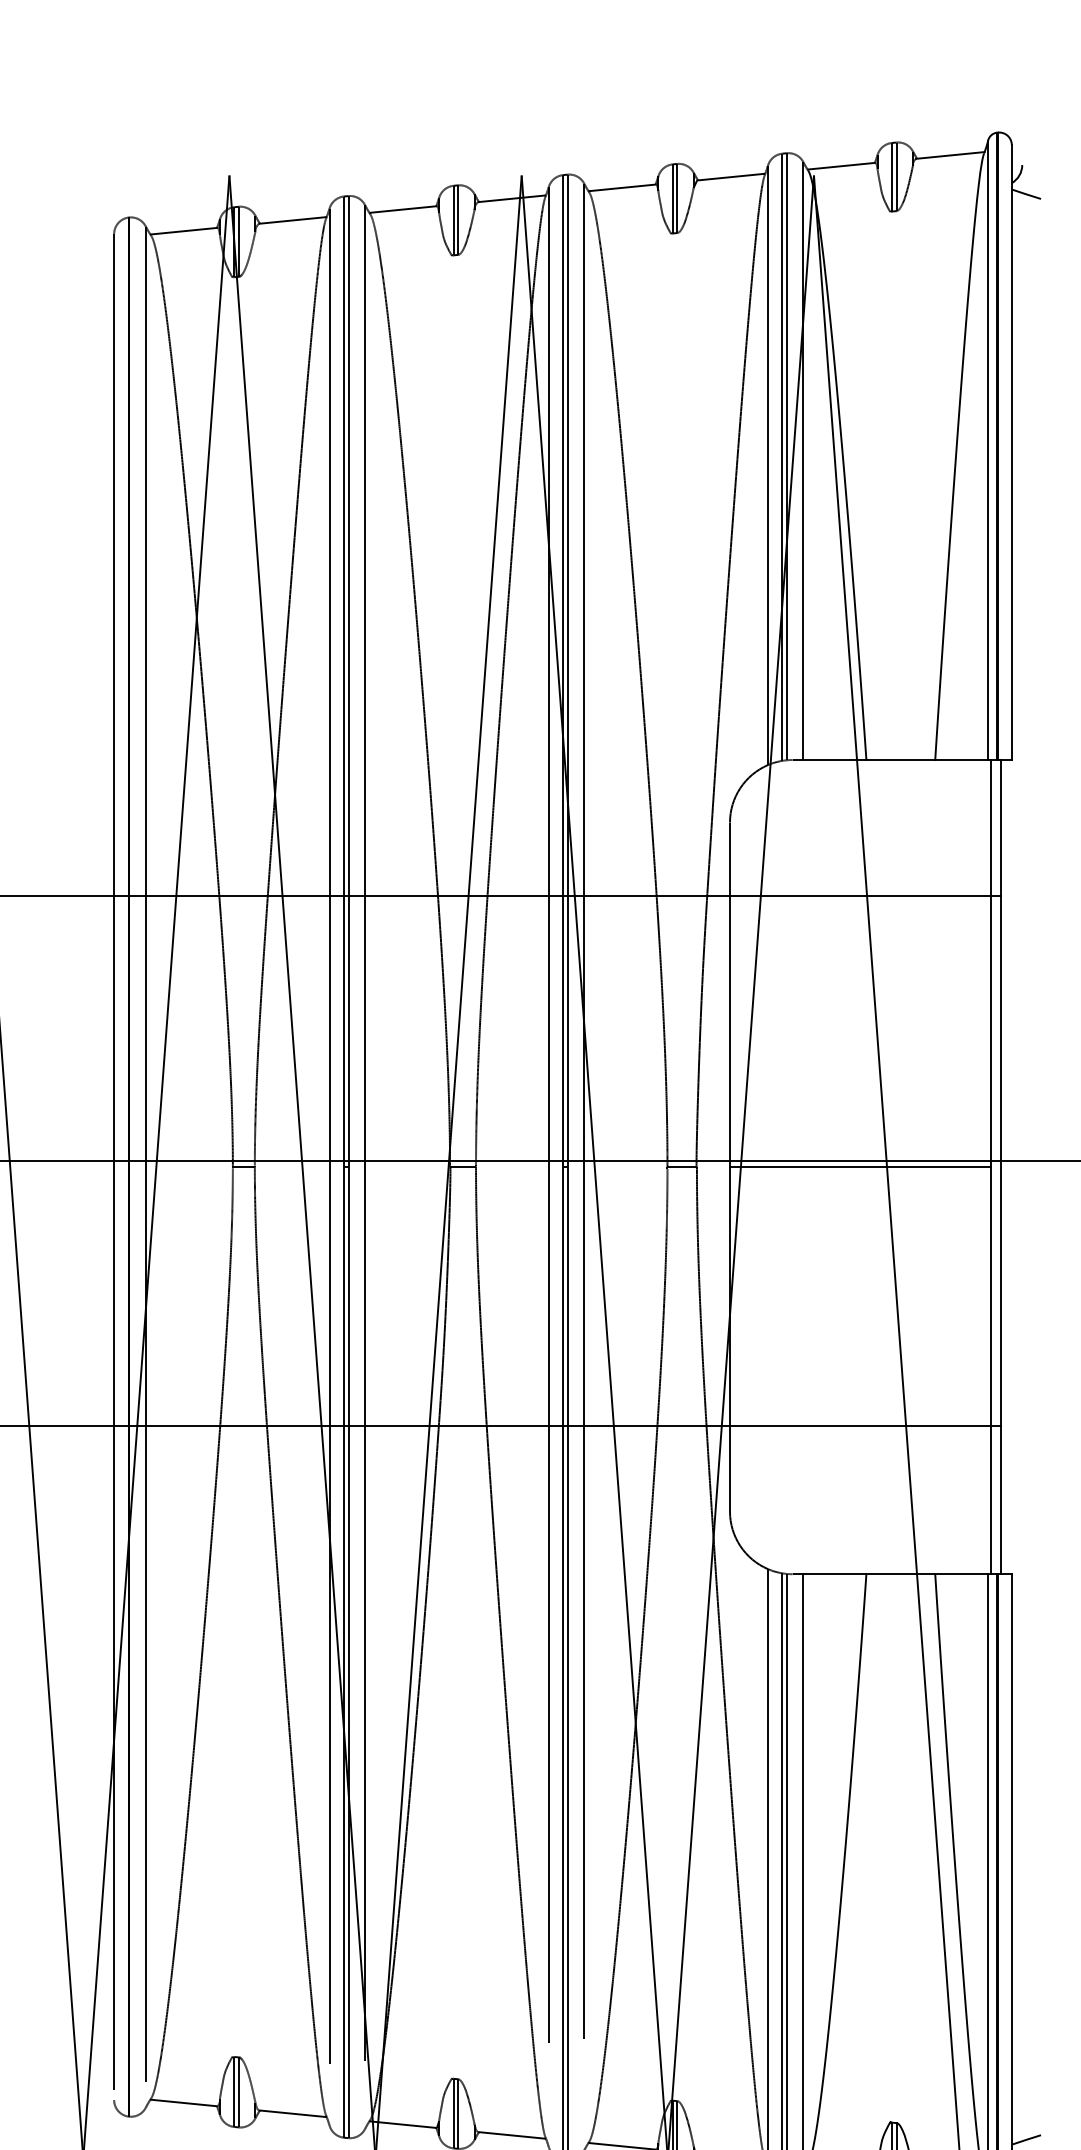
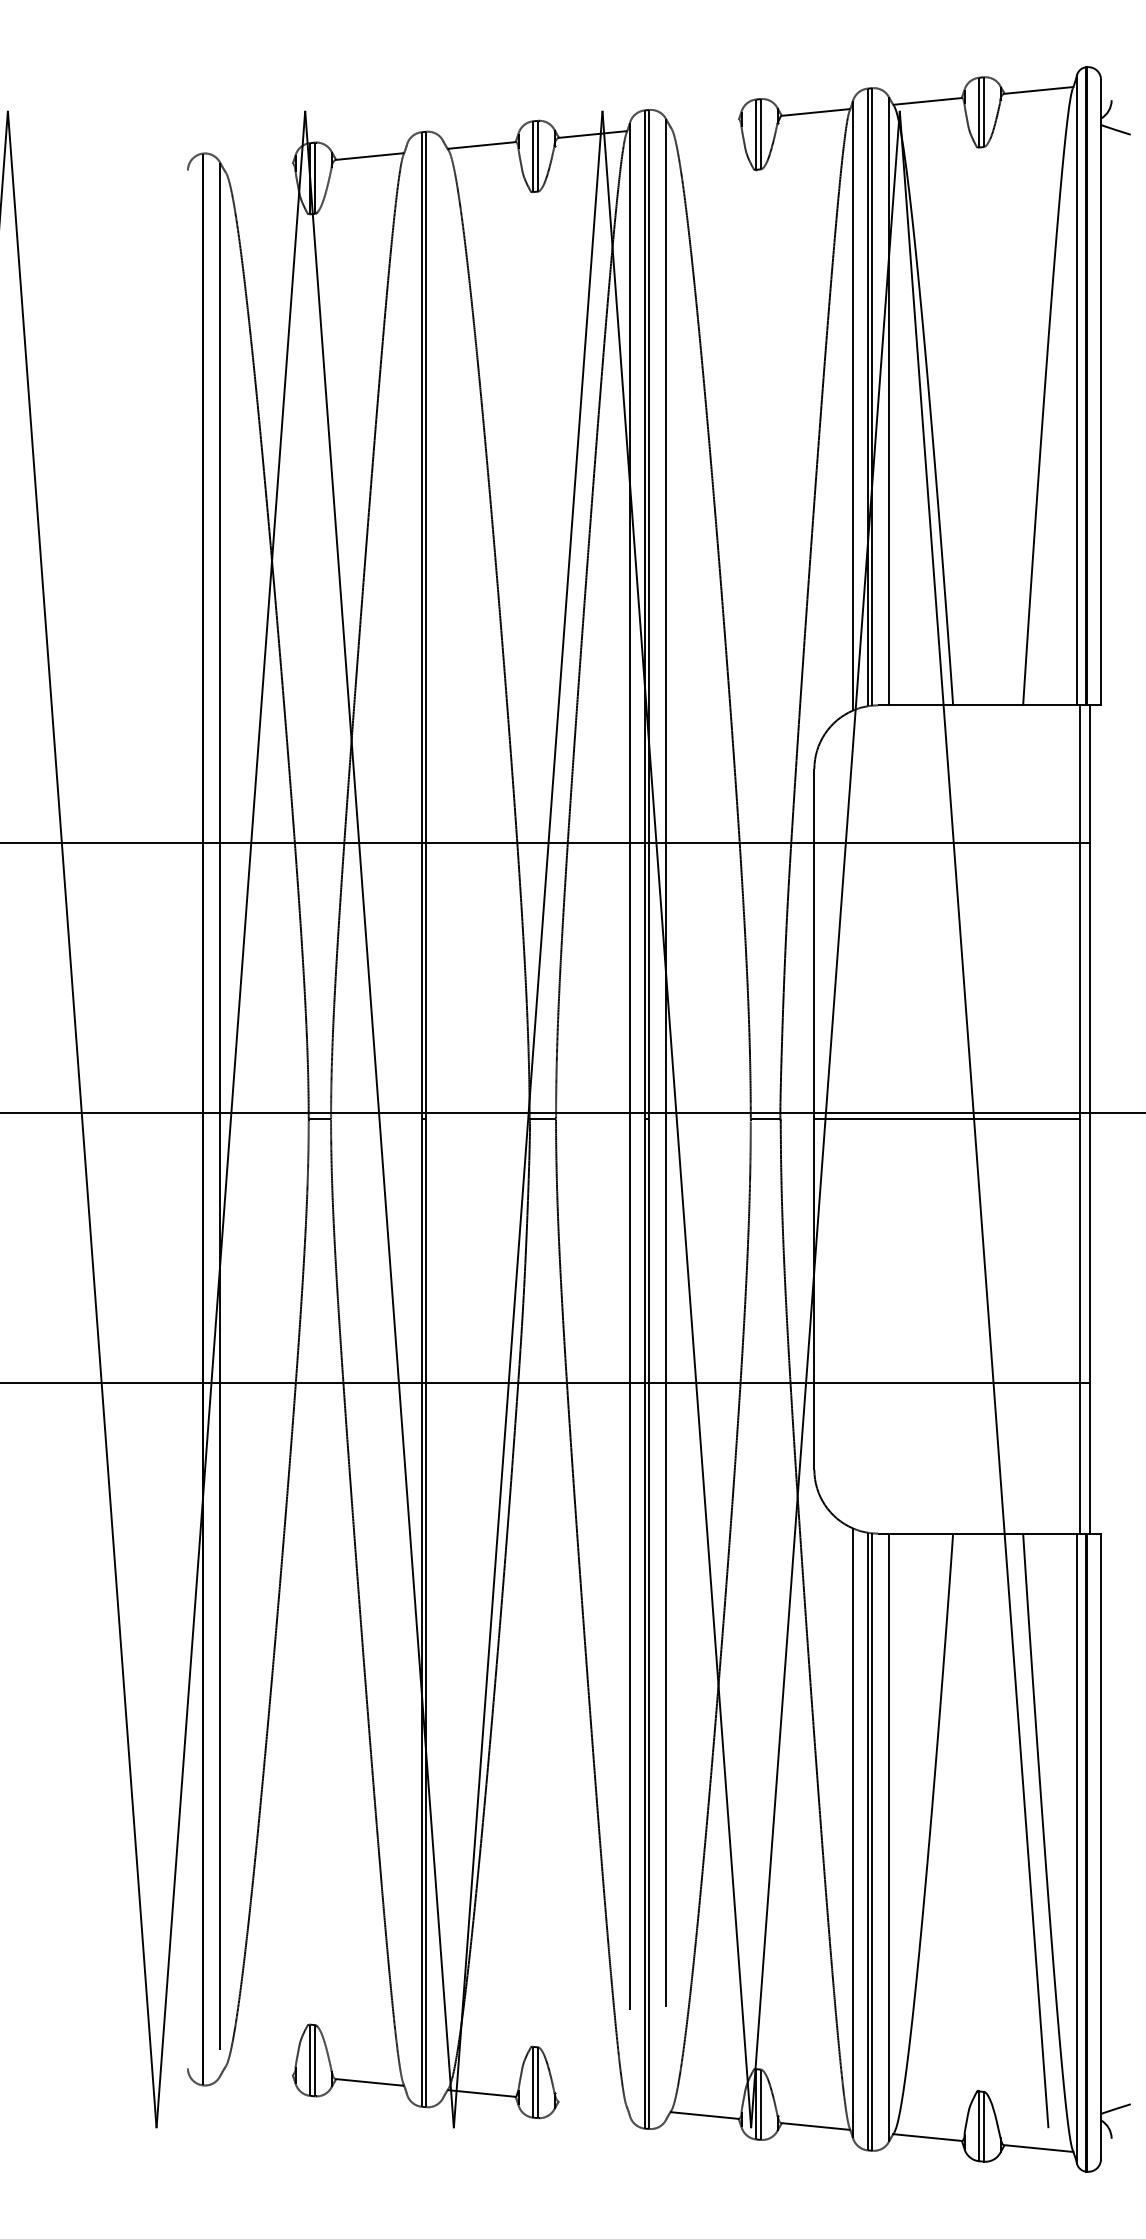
line: (621, 187) -> (704, 123), removed
line: (183, 231) -> (258, 167), removed
line: (113, 1167) -> (187, 1119), removed
line: (329, 1167) -> (407, 1119), removed
line: (365, 1167) -> (443, 1119), removed
line: (183, 2103) -> (258, 2071), removed
line: (511, 2135) -> (592, 2104), removed

